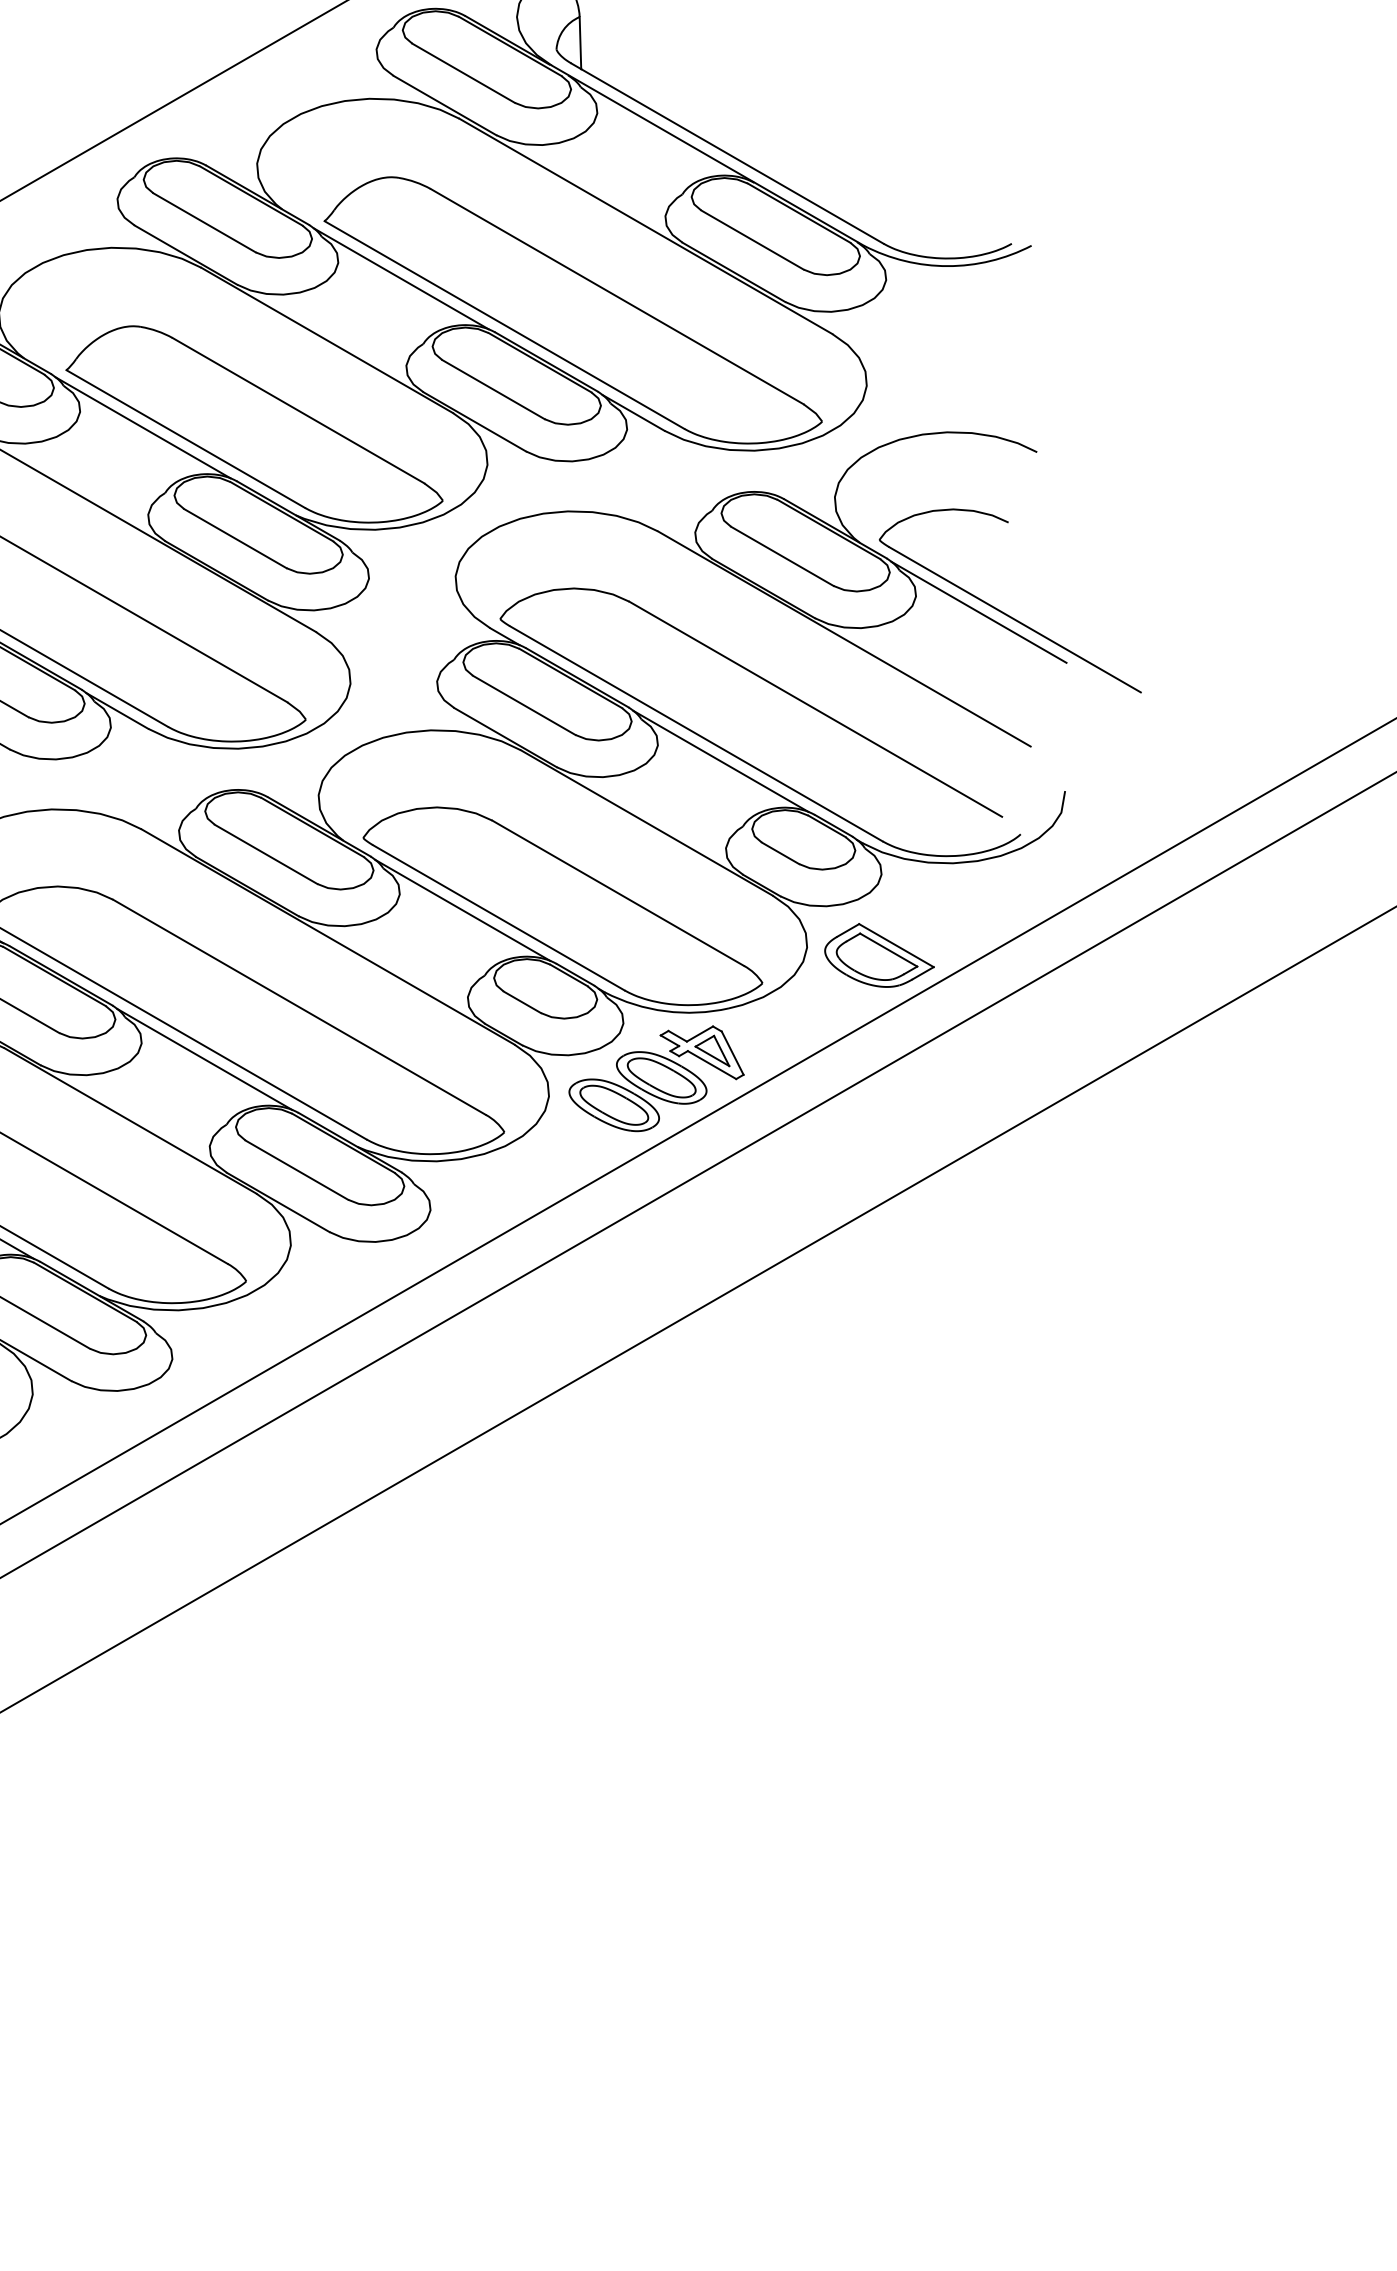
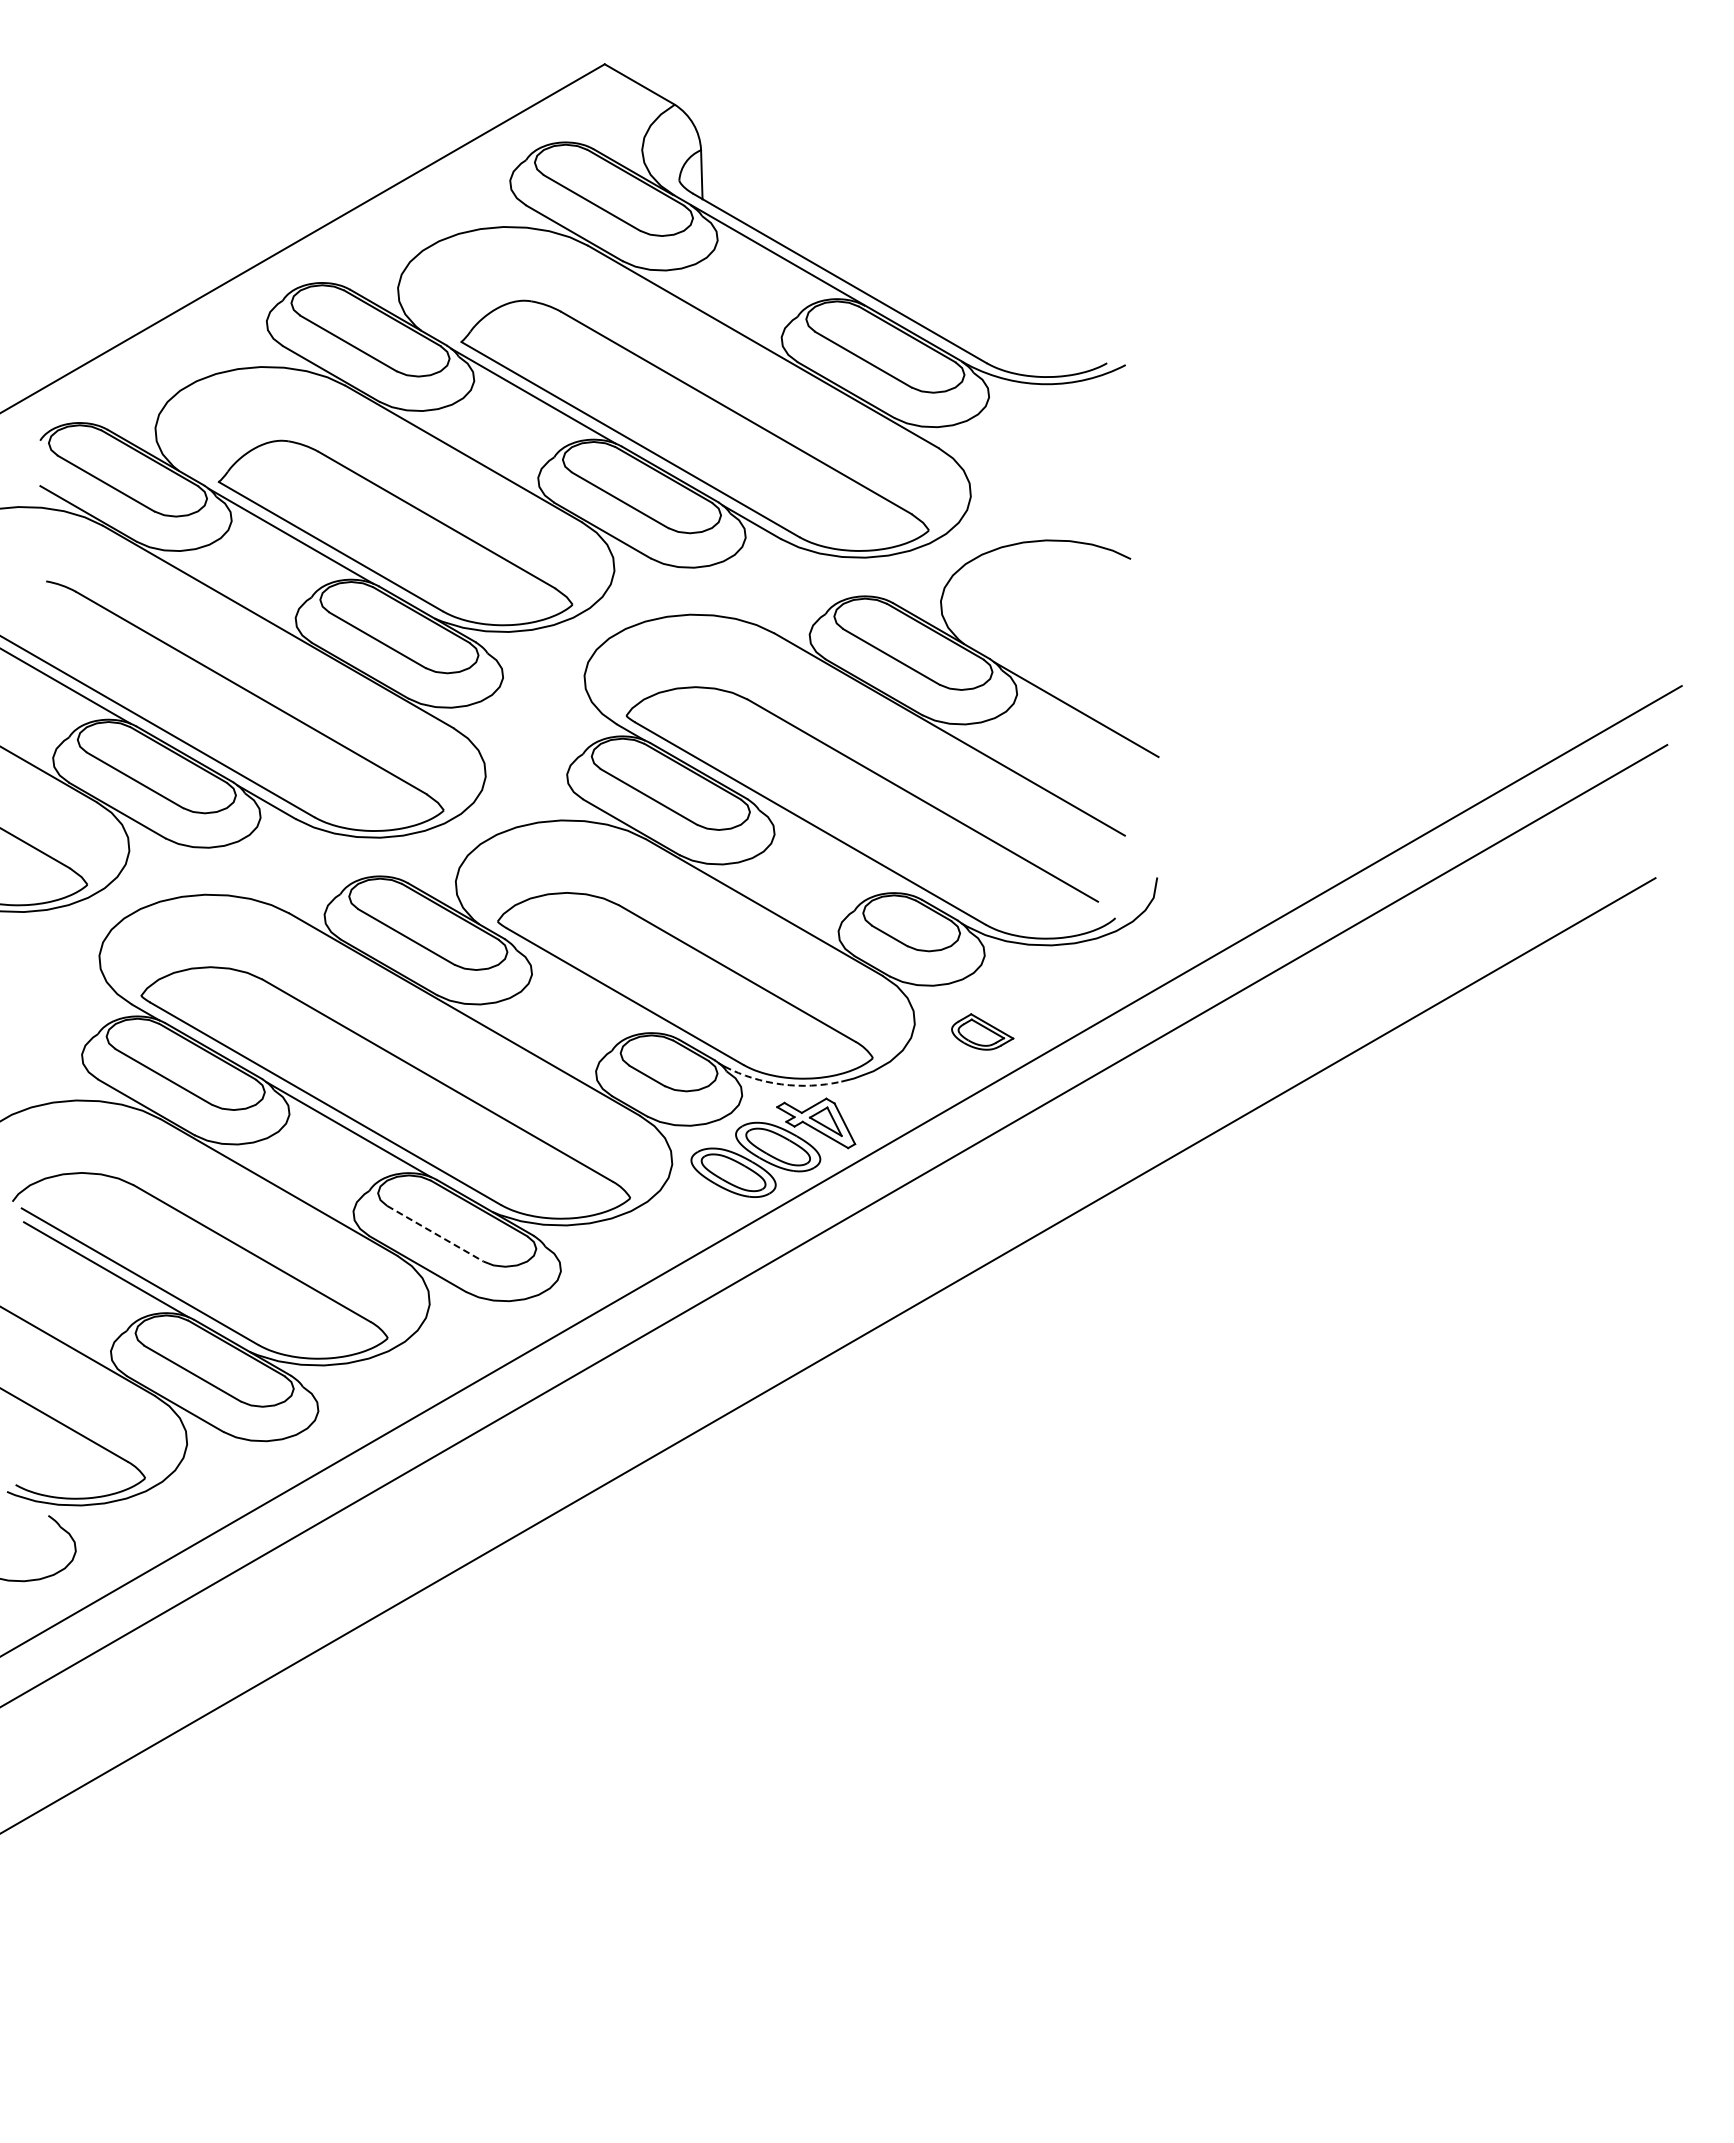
part: (1004, 612) -> (1100, 709), removed
line: (720, 761) -> (833, 849), removed
line: (463, 910) -> (591, 989), removed
part: (879, 954) -> (982, 1031), size x0.6
arc: (665, 1011) -> (781, 1084), solid -> dashed
line: (297, 1169) -> (435, 1233), solid -> dashed

